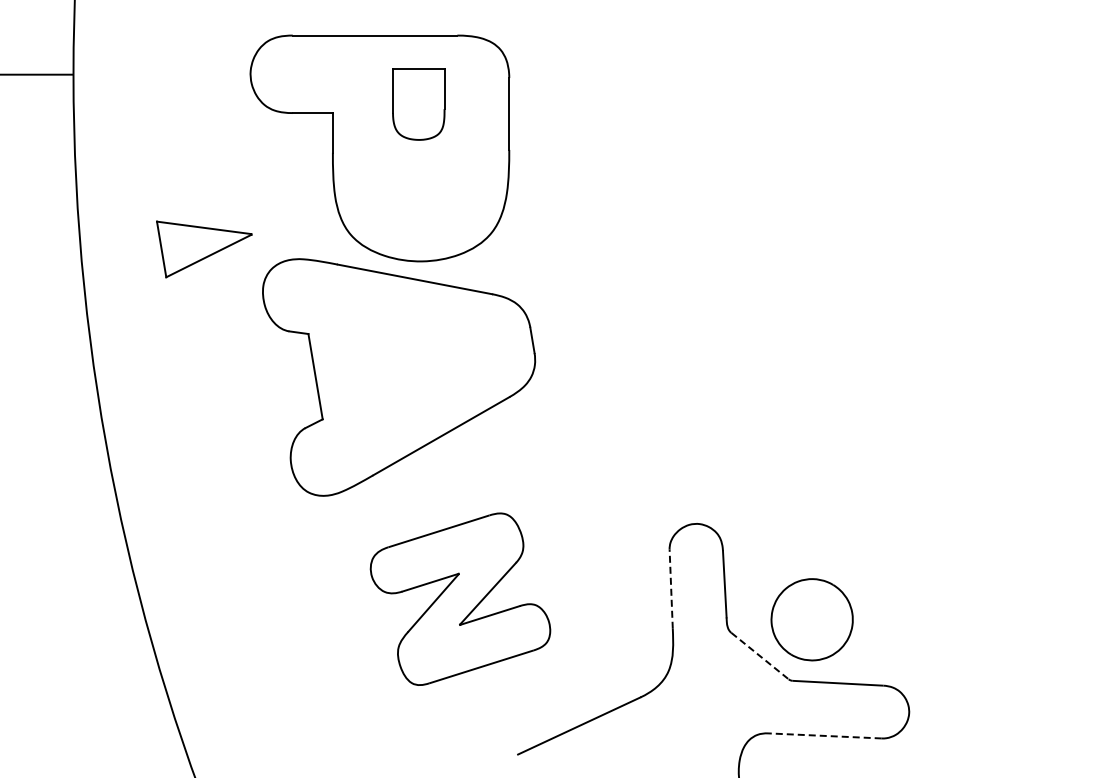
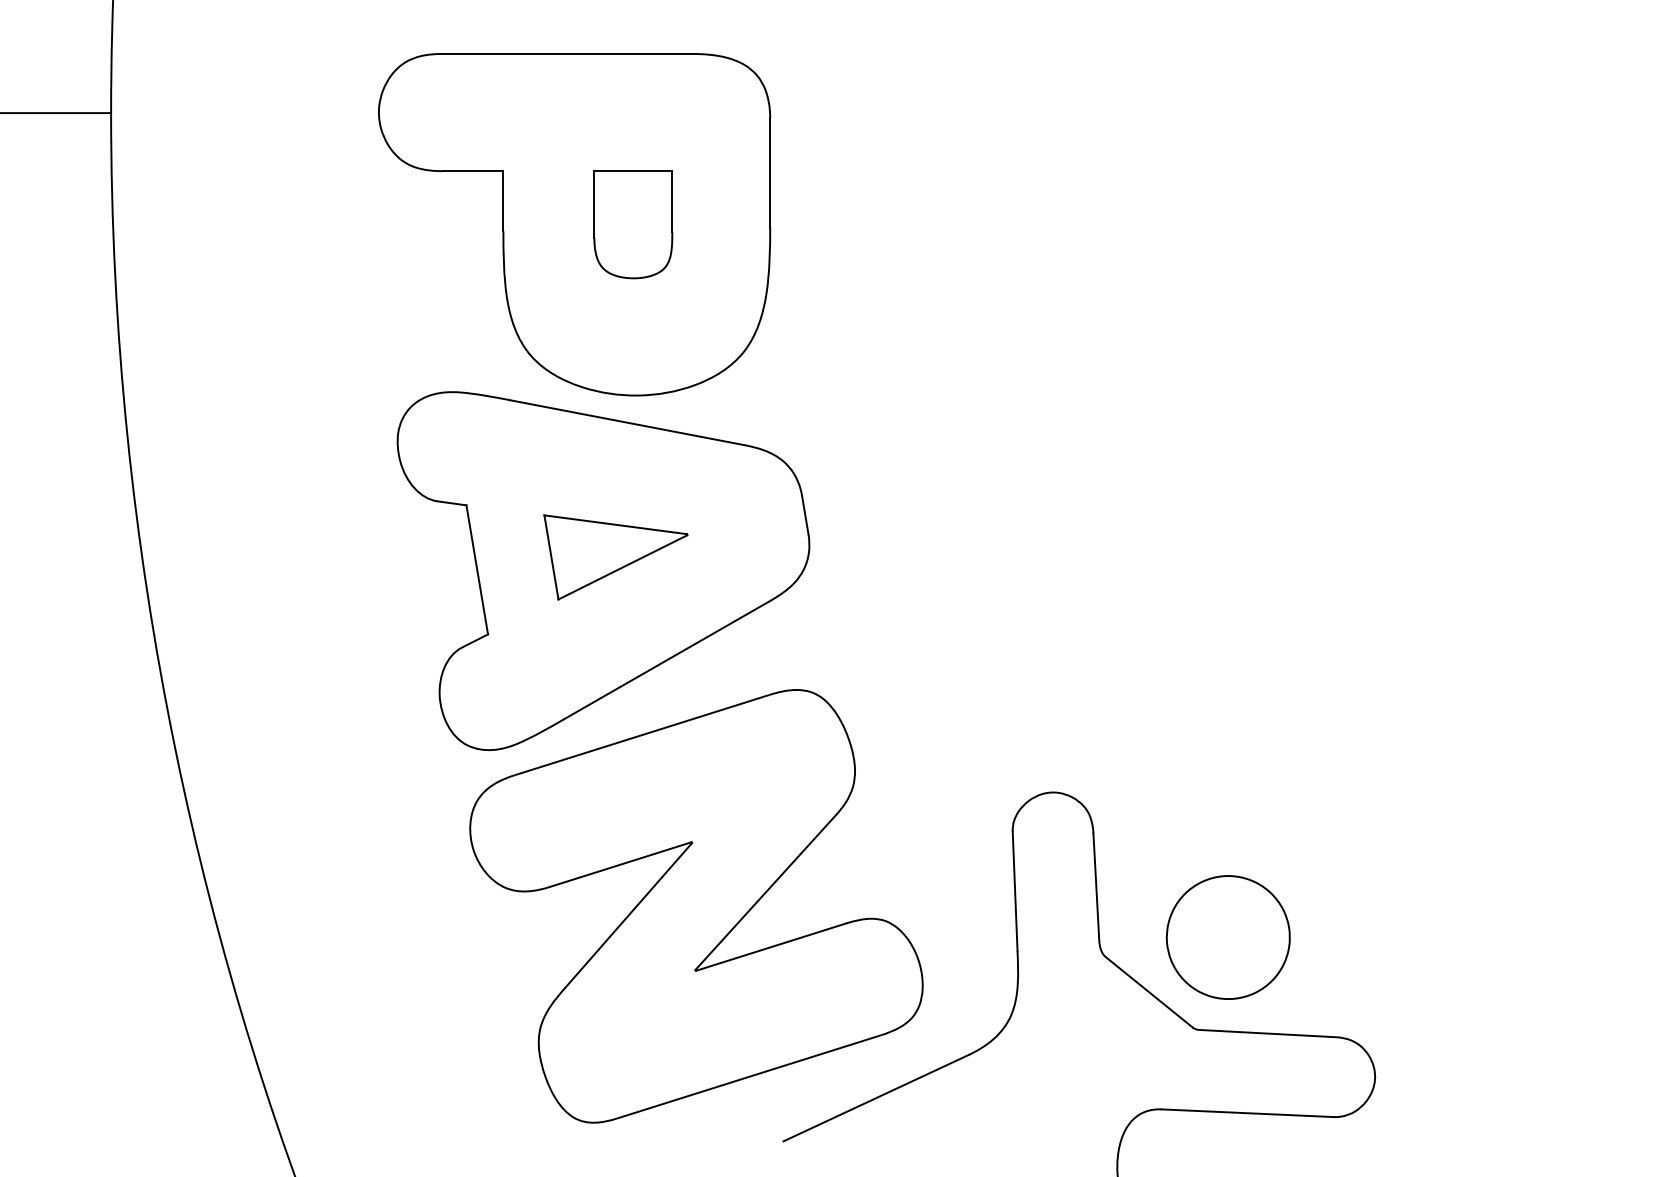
part: (418, 104) -> (632, 224), moved
part: (204, 249) -> (616, 557), moved
line: (671, 589) -> (1015, 891), dashed -> solid
part: (460, 599) -> (696, 906), size x1.67
line: (760, 656) -> (1150, 993), dashed -> solid
line: (824, 735) -> (1246, 1112), dashed -> solid

